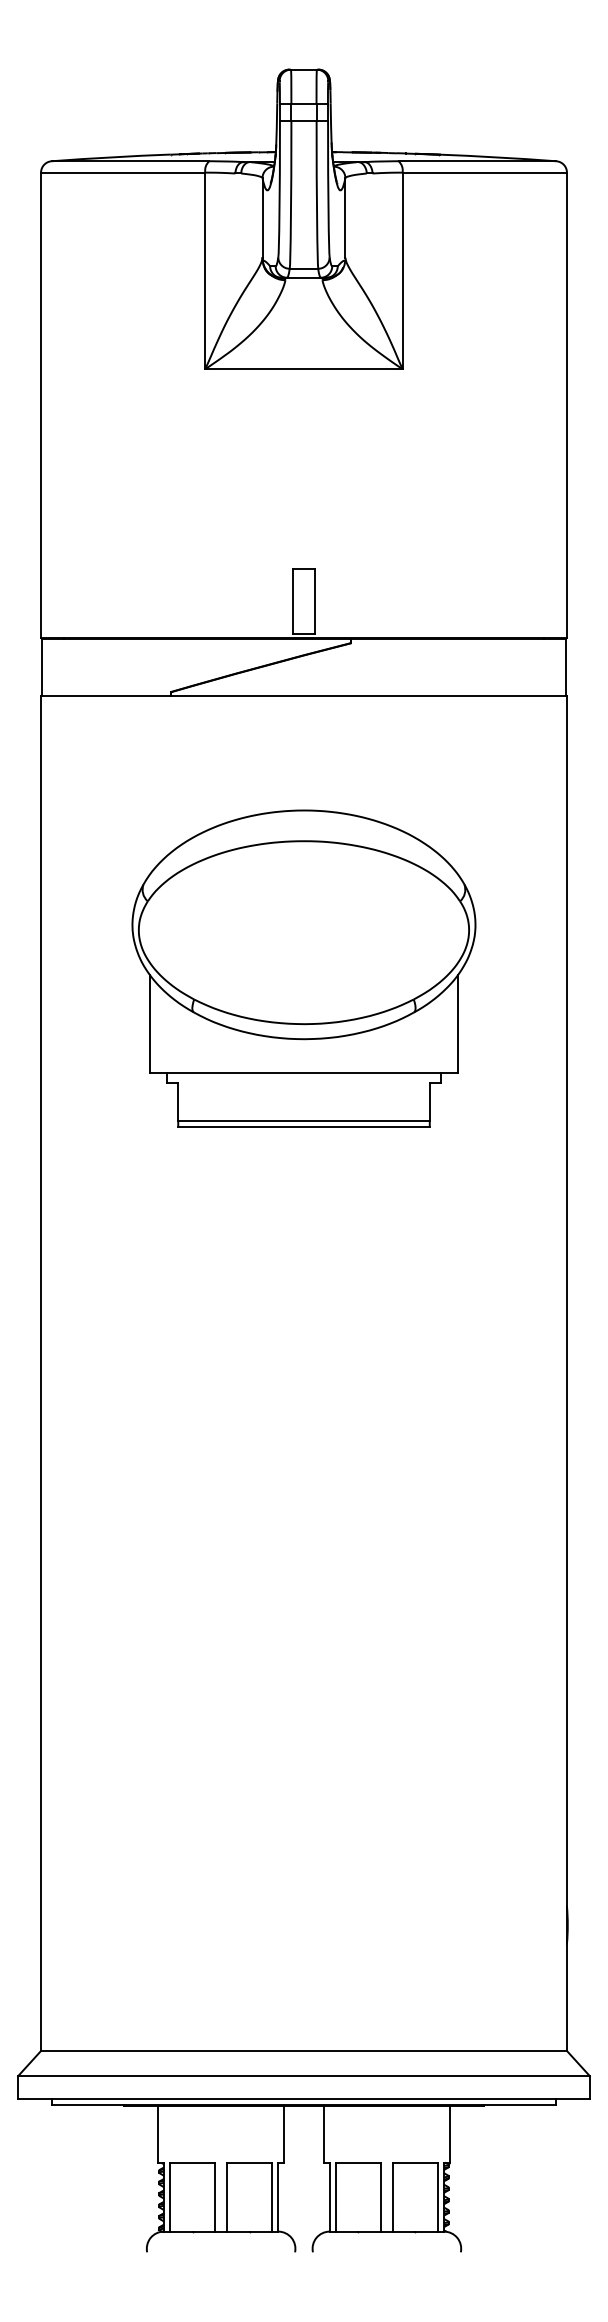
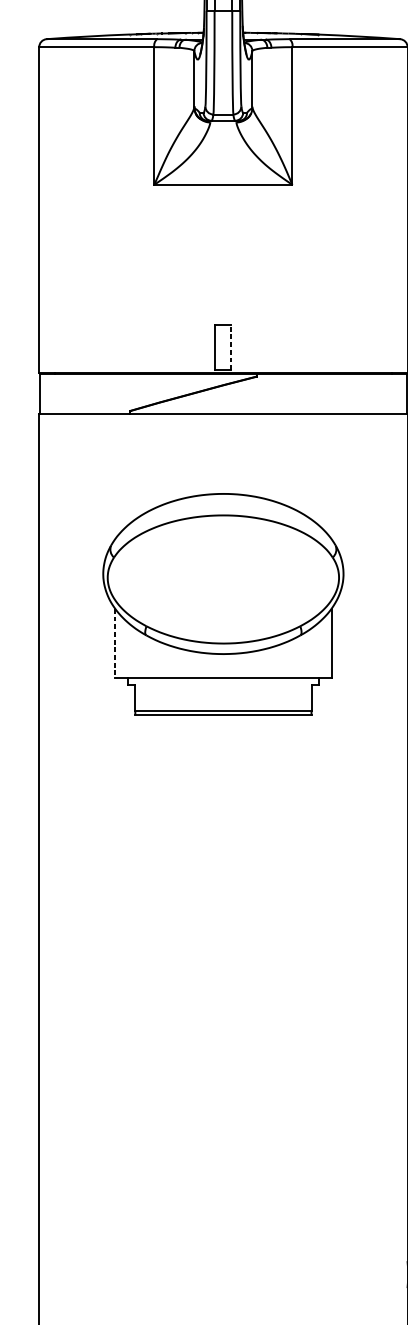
line: (315, 601) -> (231, 347), solid -> dashed
line: (149, 1024) -> (115, 643), solid -> dashed

